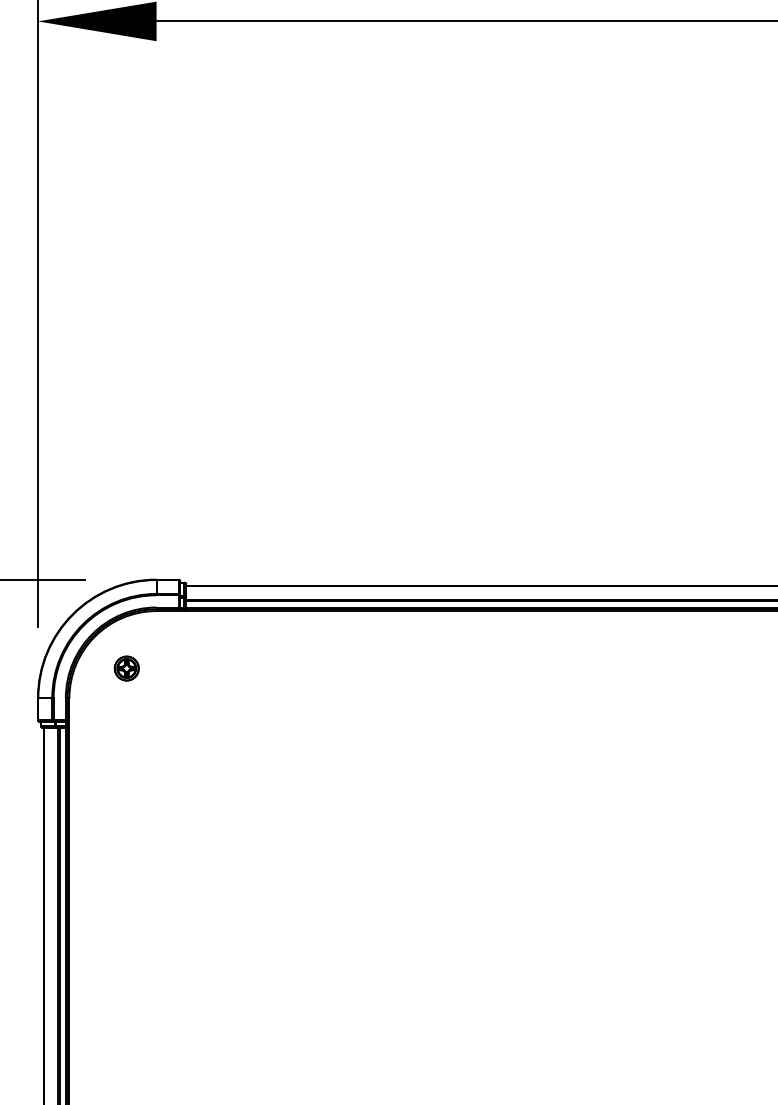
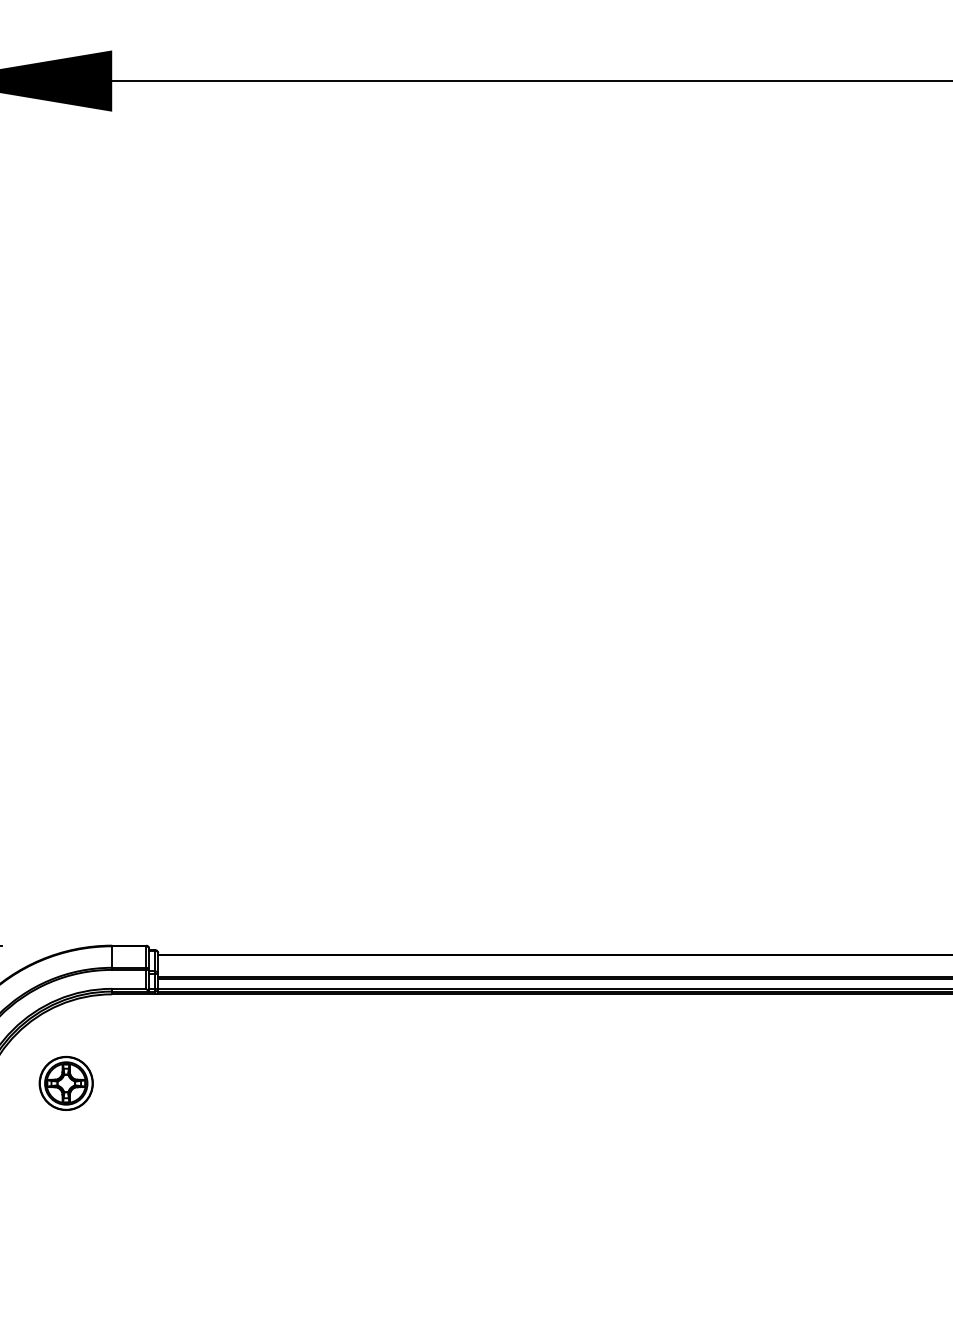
part: (126, 668) -> (65, 1083), size x1.43

